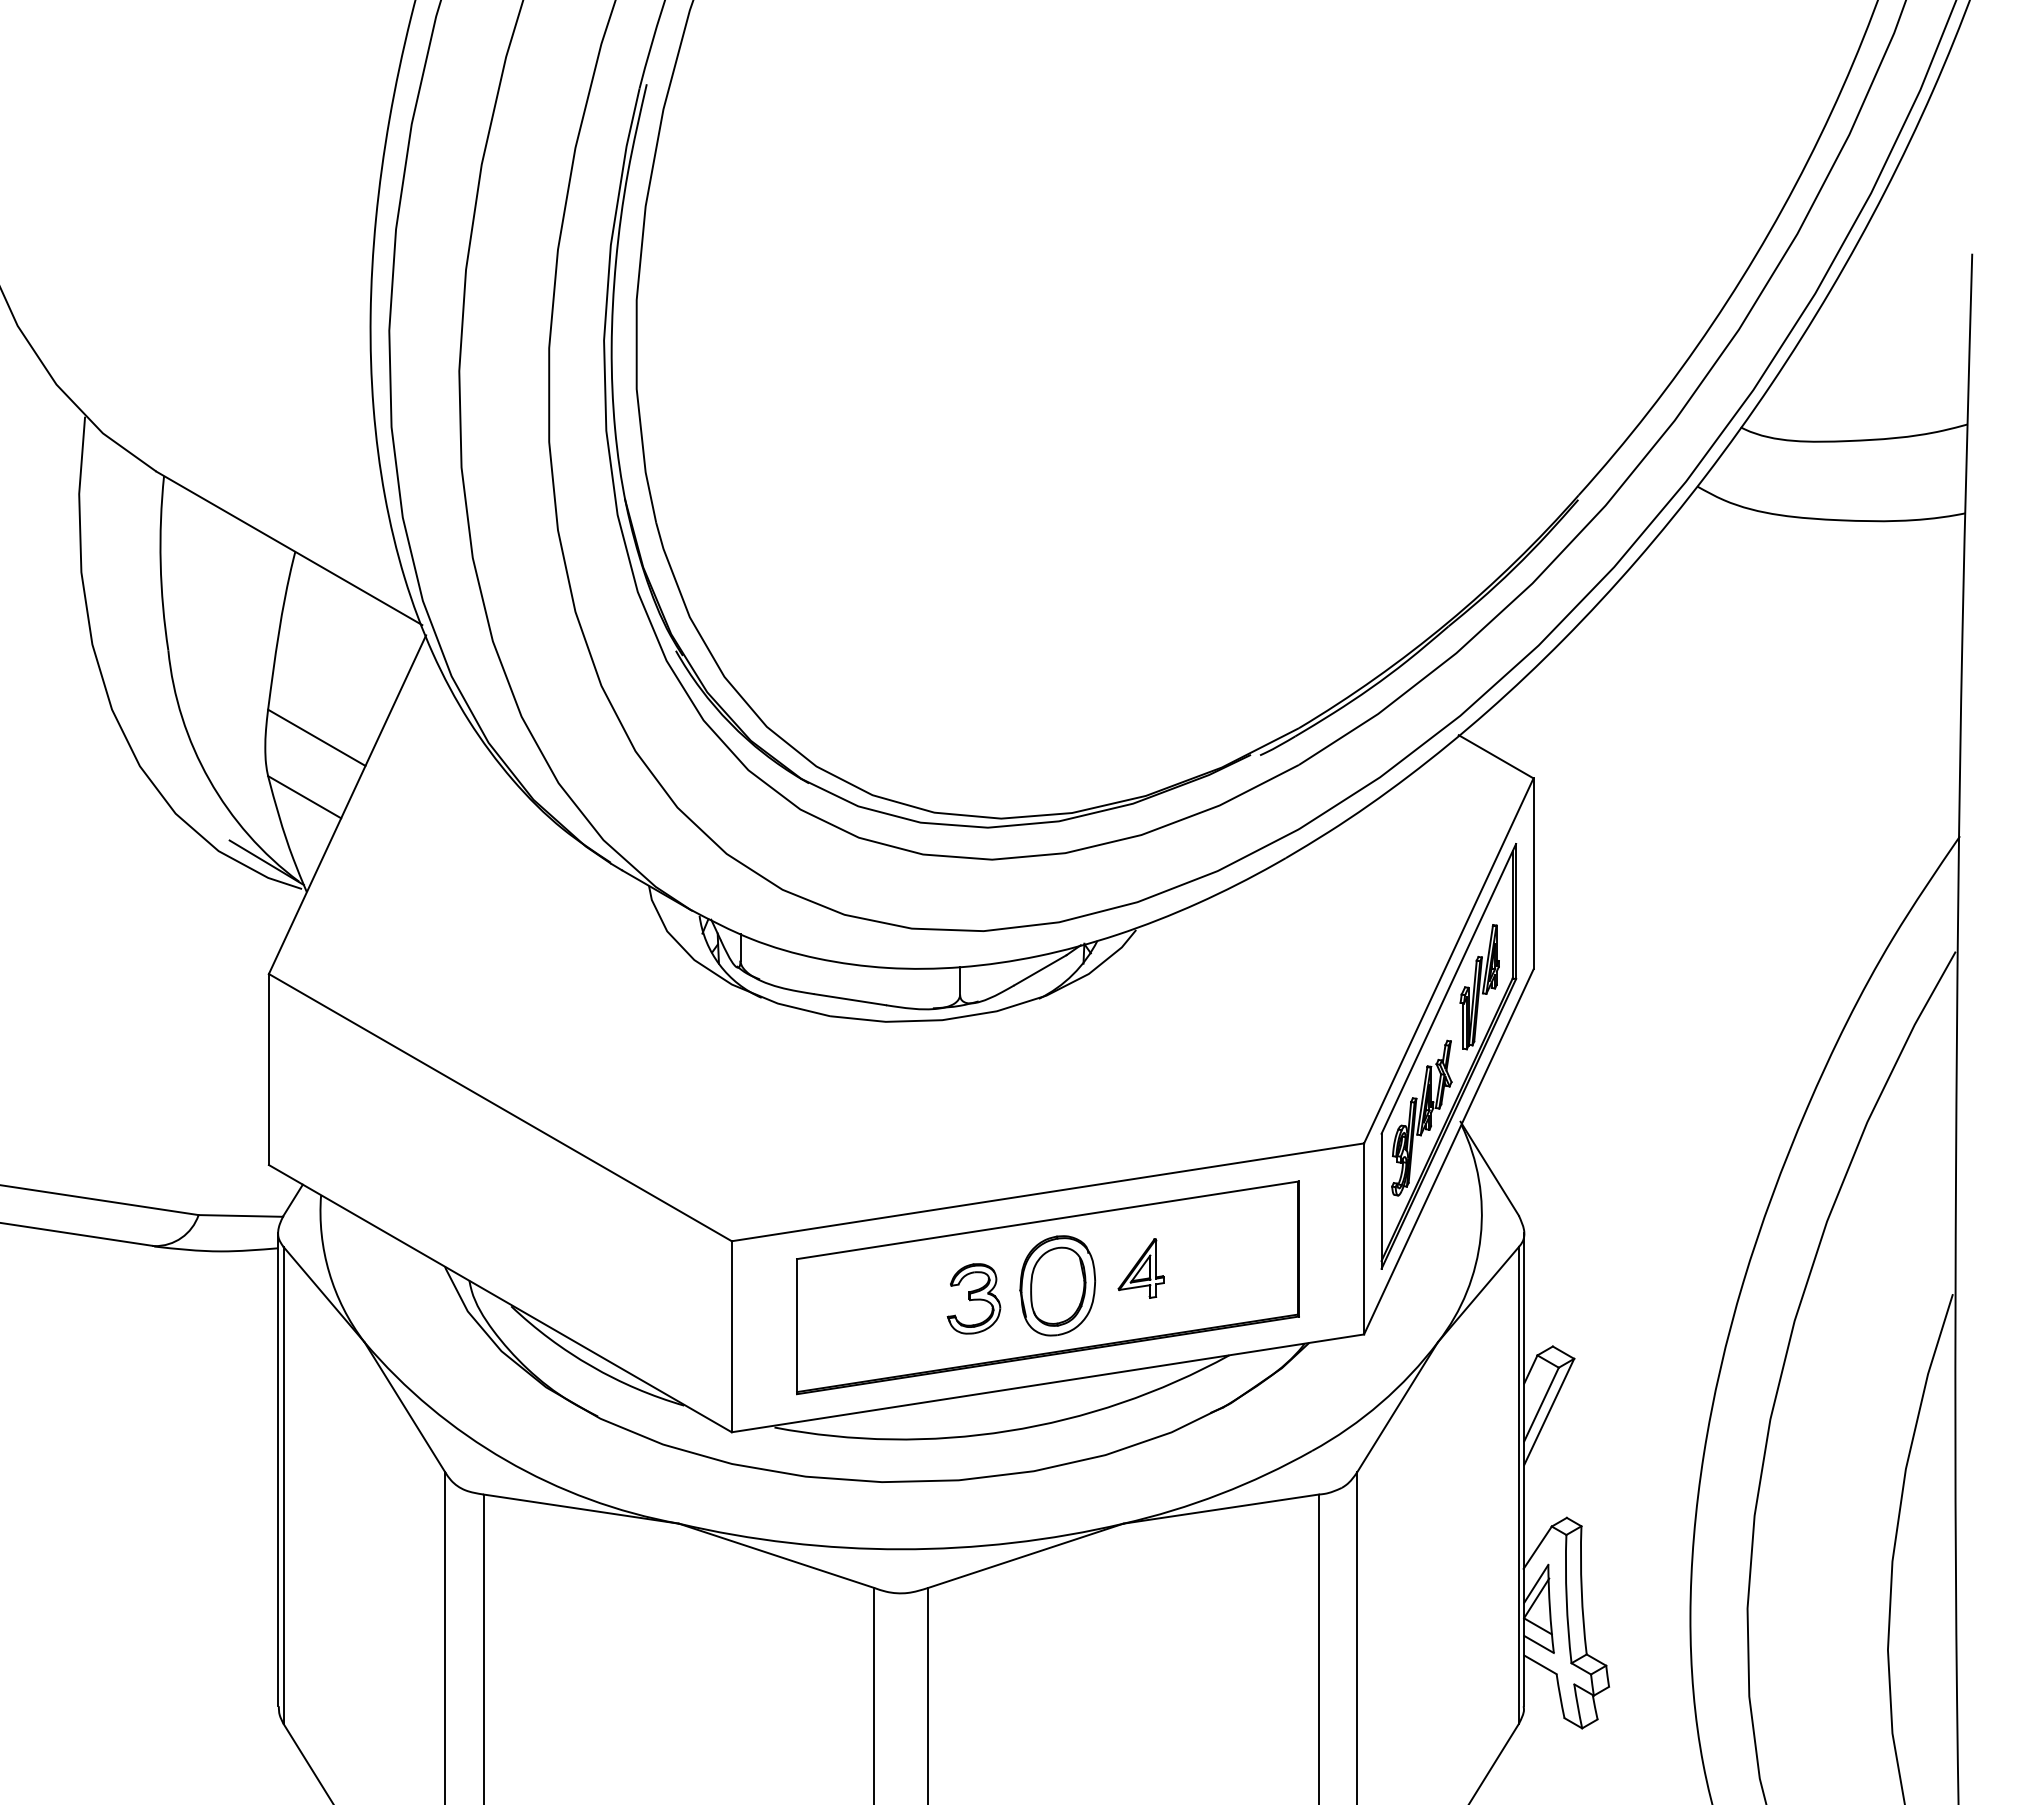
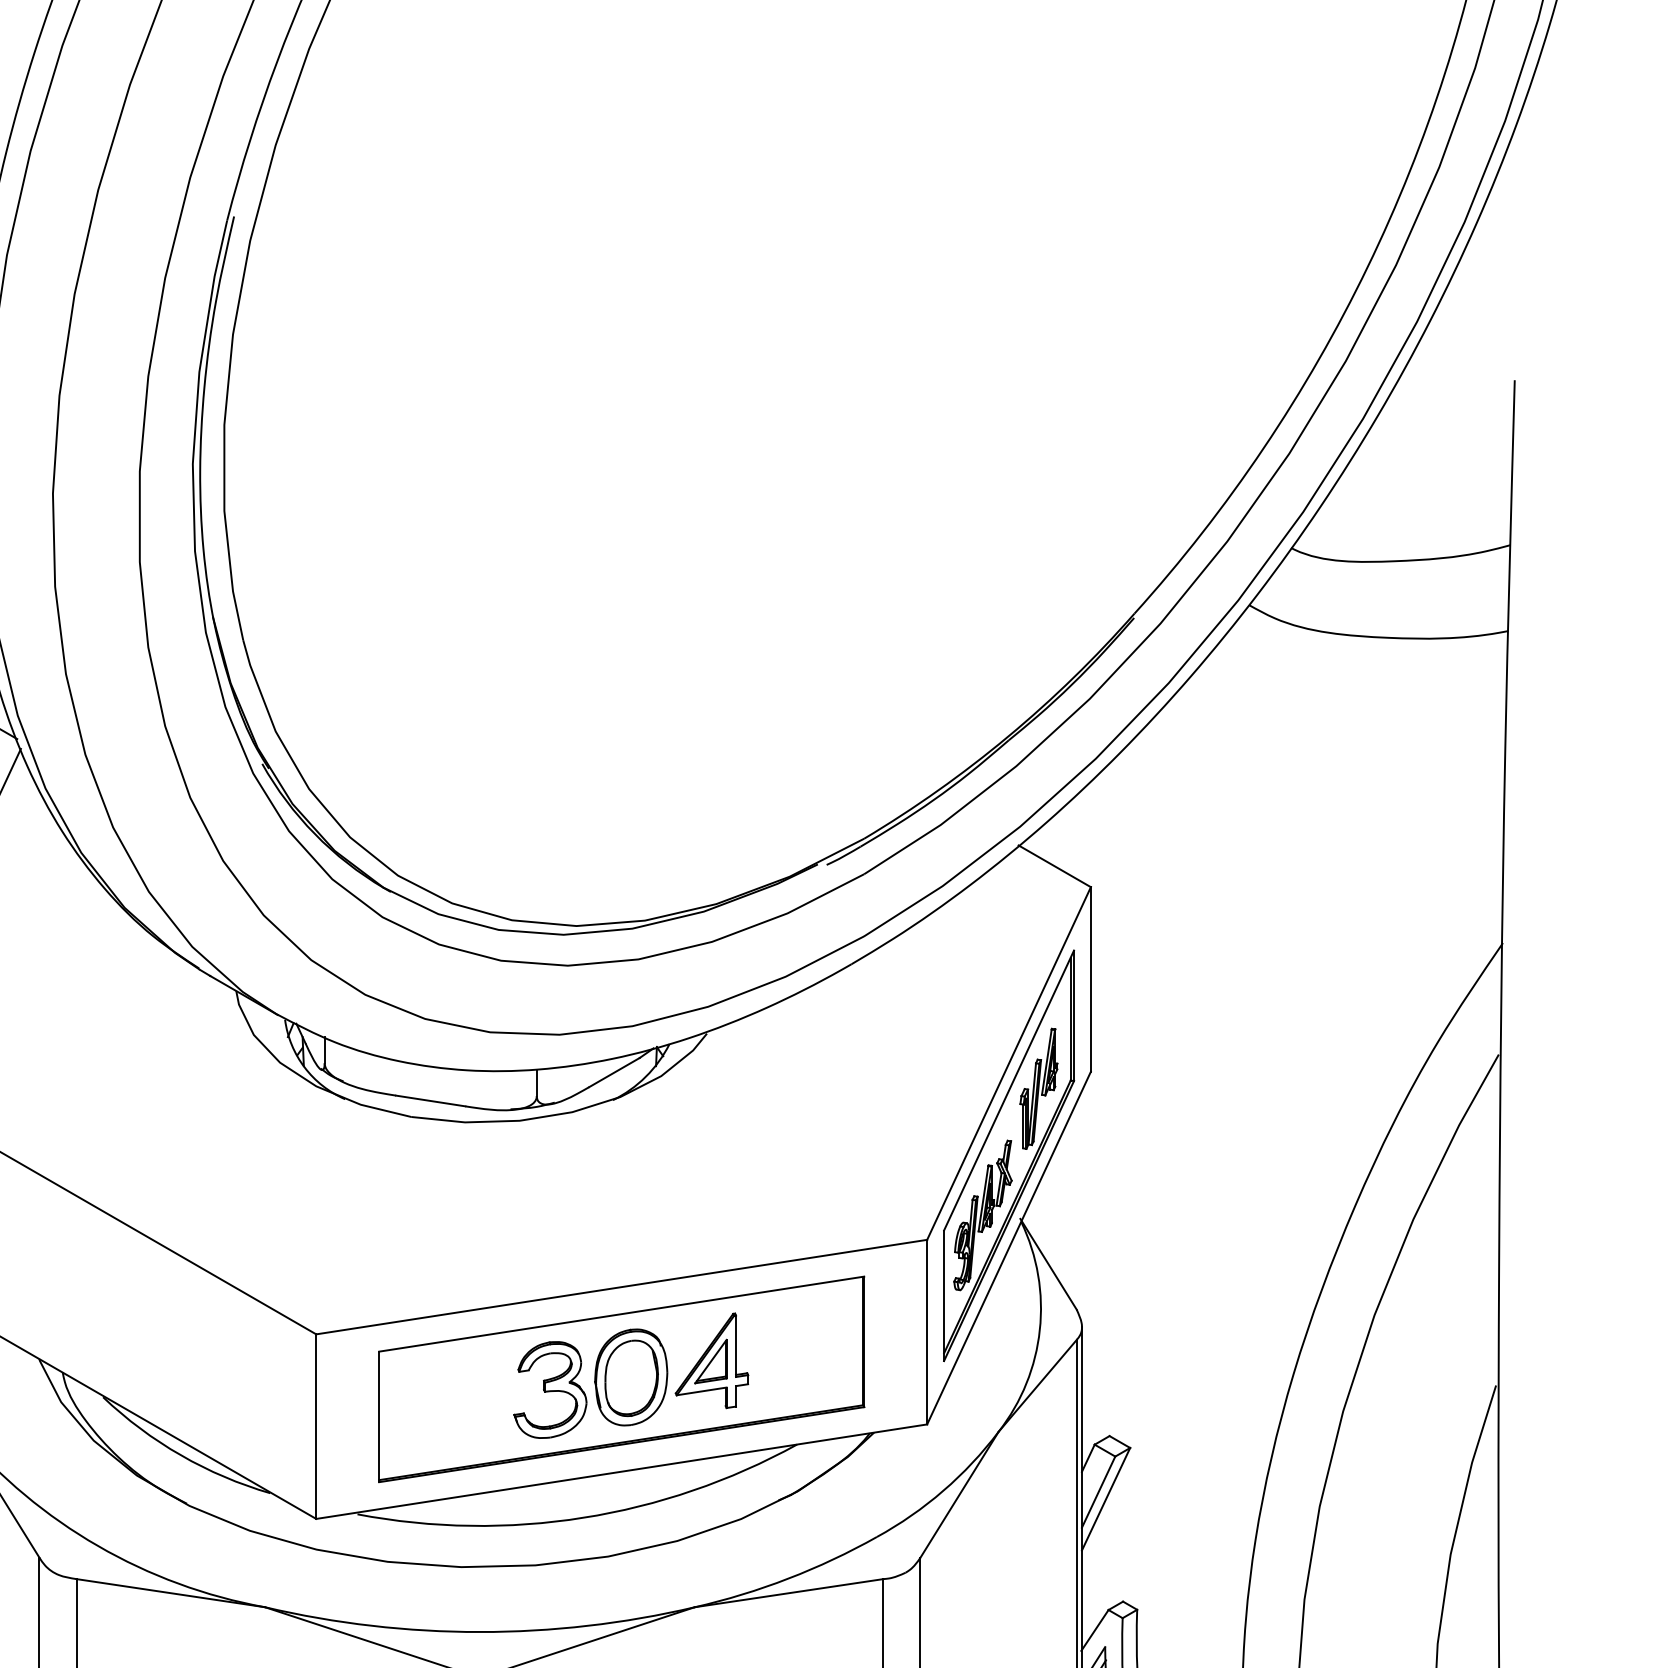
part: (1140, 1268) -> (711, 1360), size x1.67
part: (973, 1298) -> (549, 1389), size x1.43

